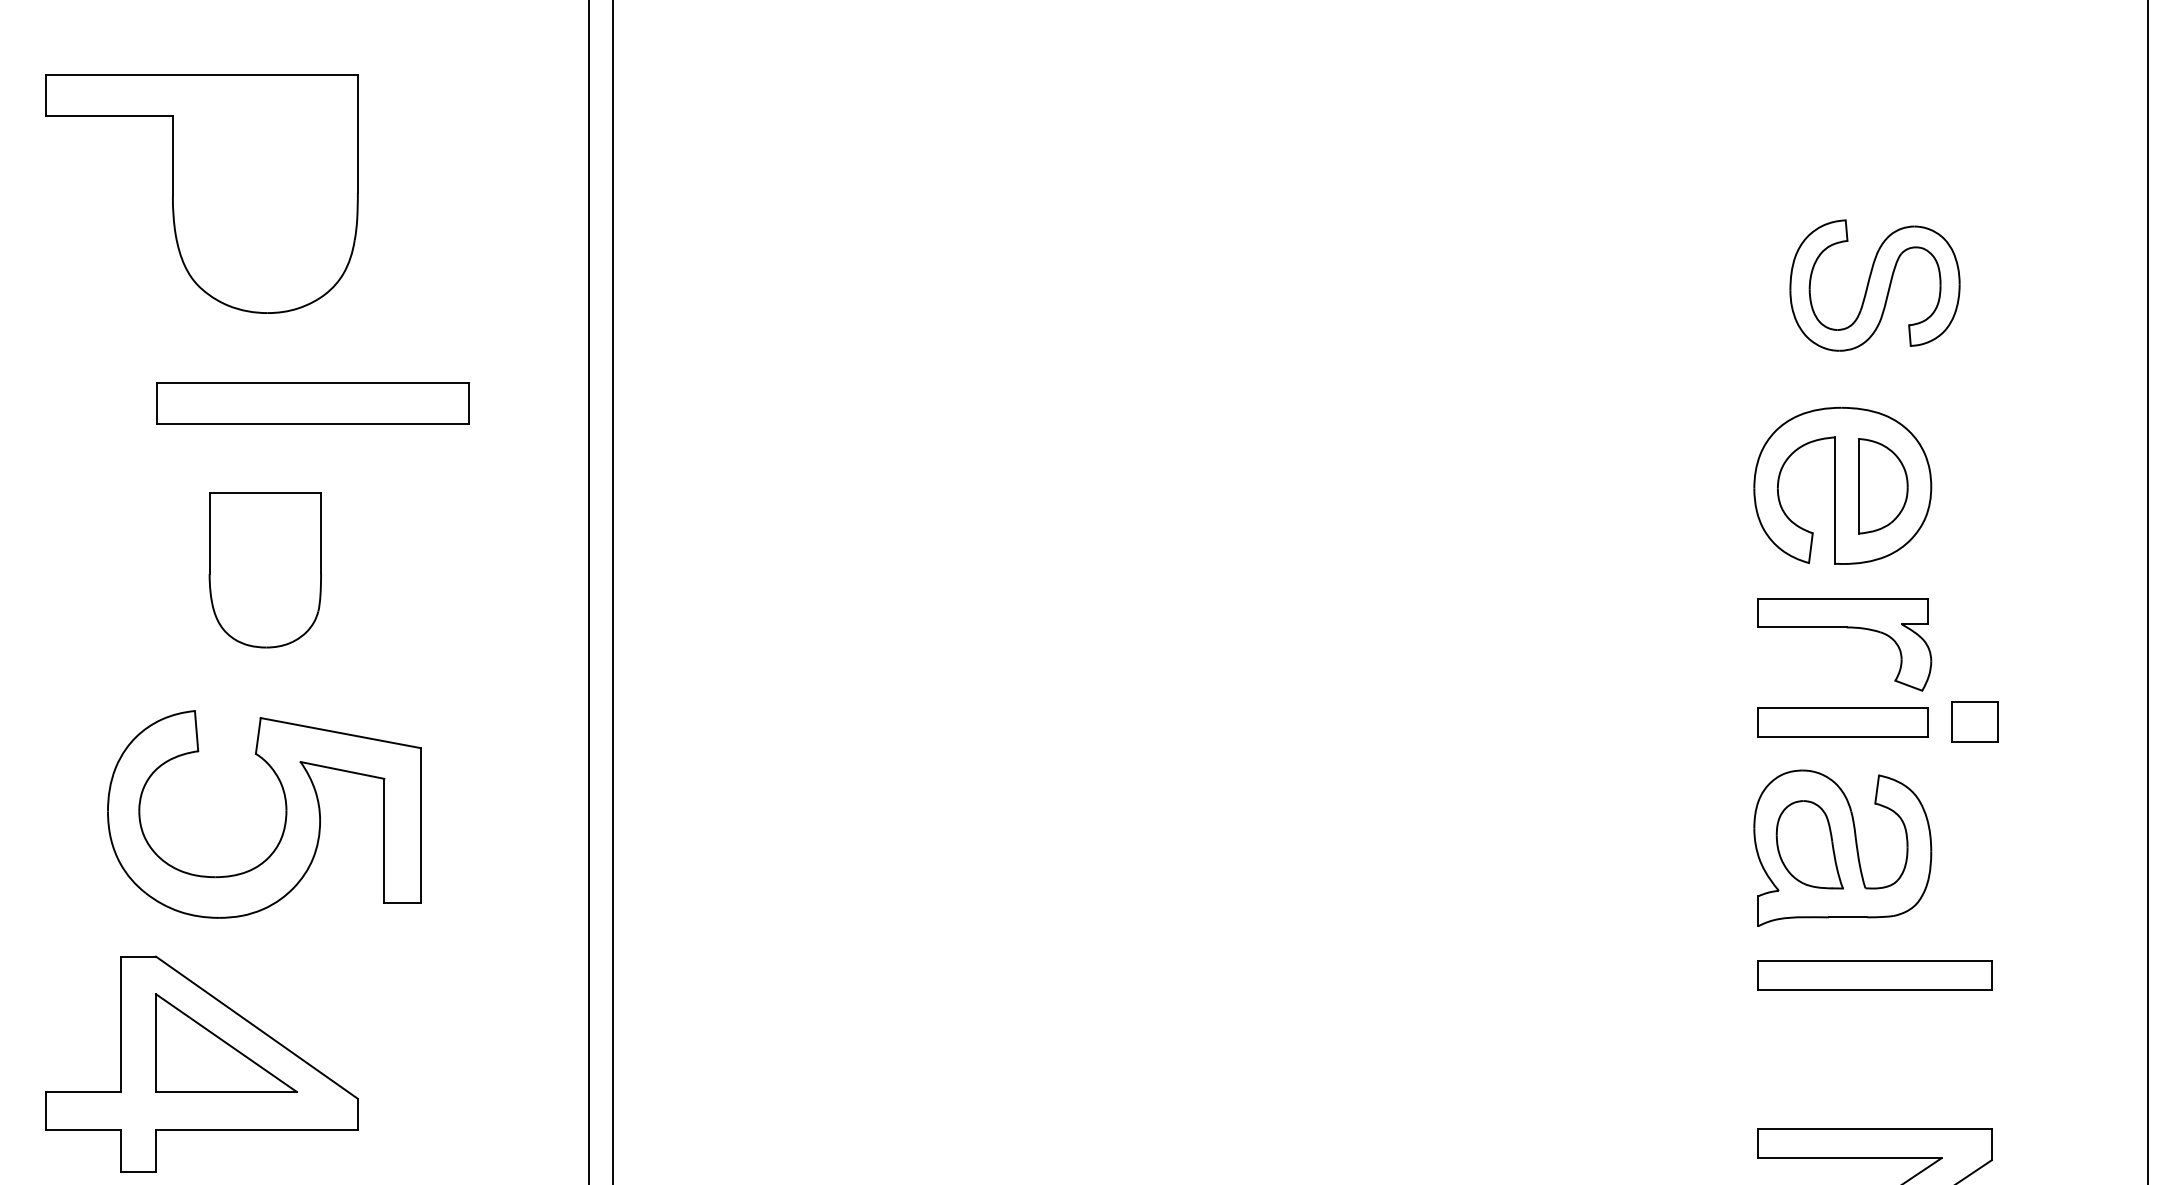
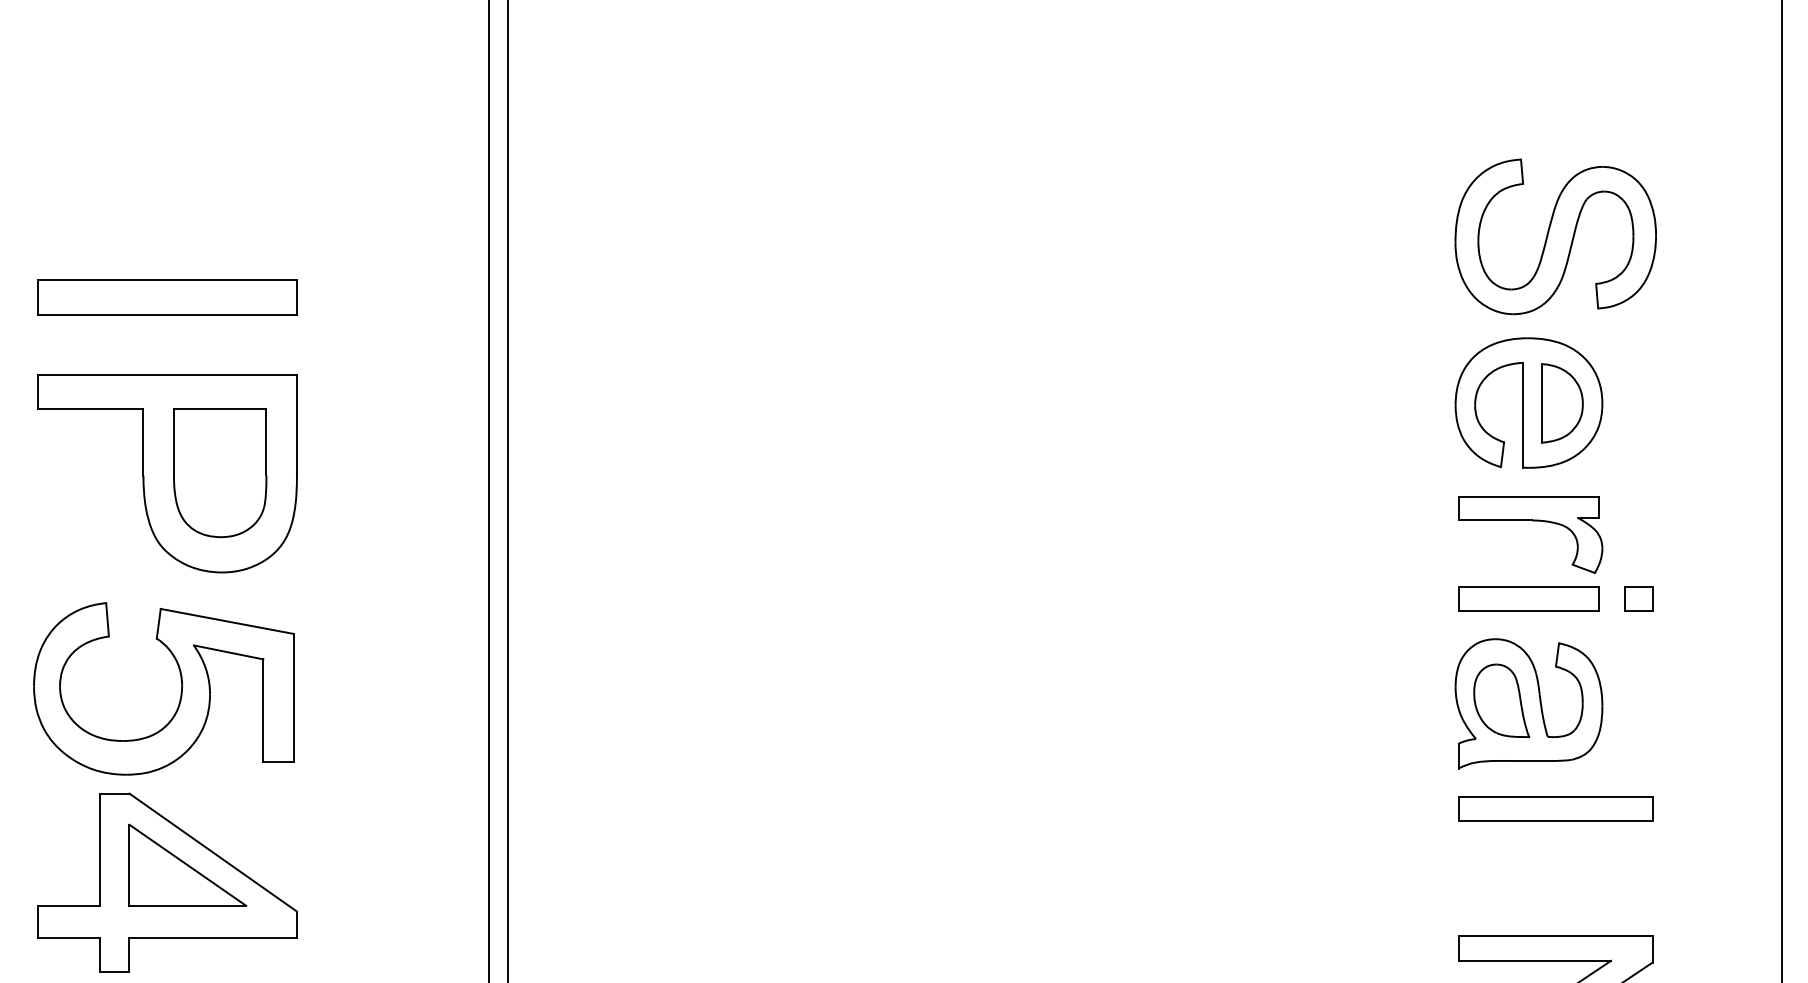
part: (201, 193) -> (167, 473), moved
part: (1874, 285) -> (1555, 236), size x1.43
part: (312, 403) -> (167, 297), moved
part: (1975, 722) -> (1639, 599), size x0.71
part: (285, 814) -> (181, 688), moved

